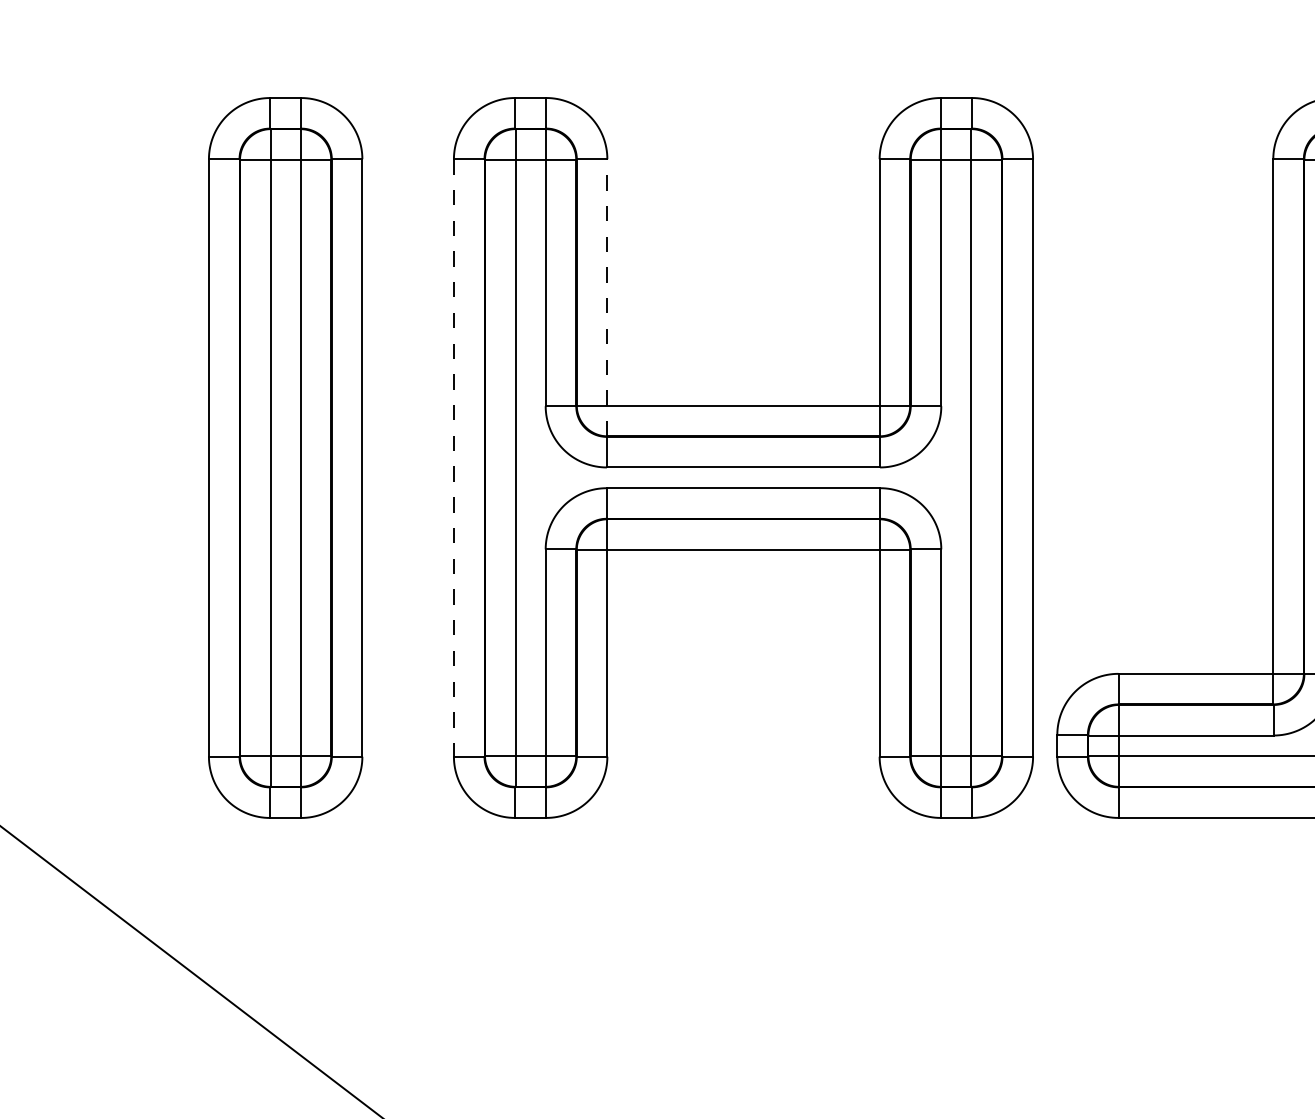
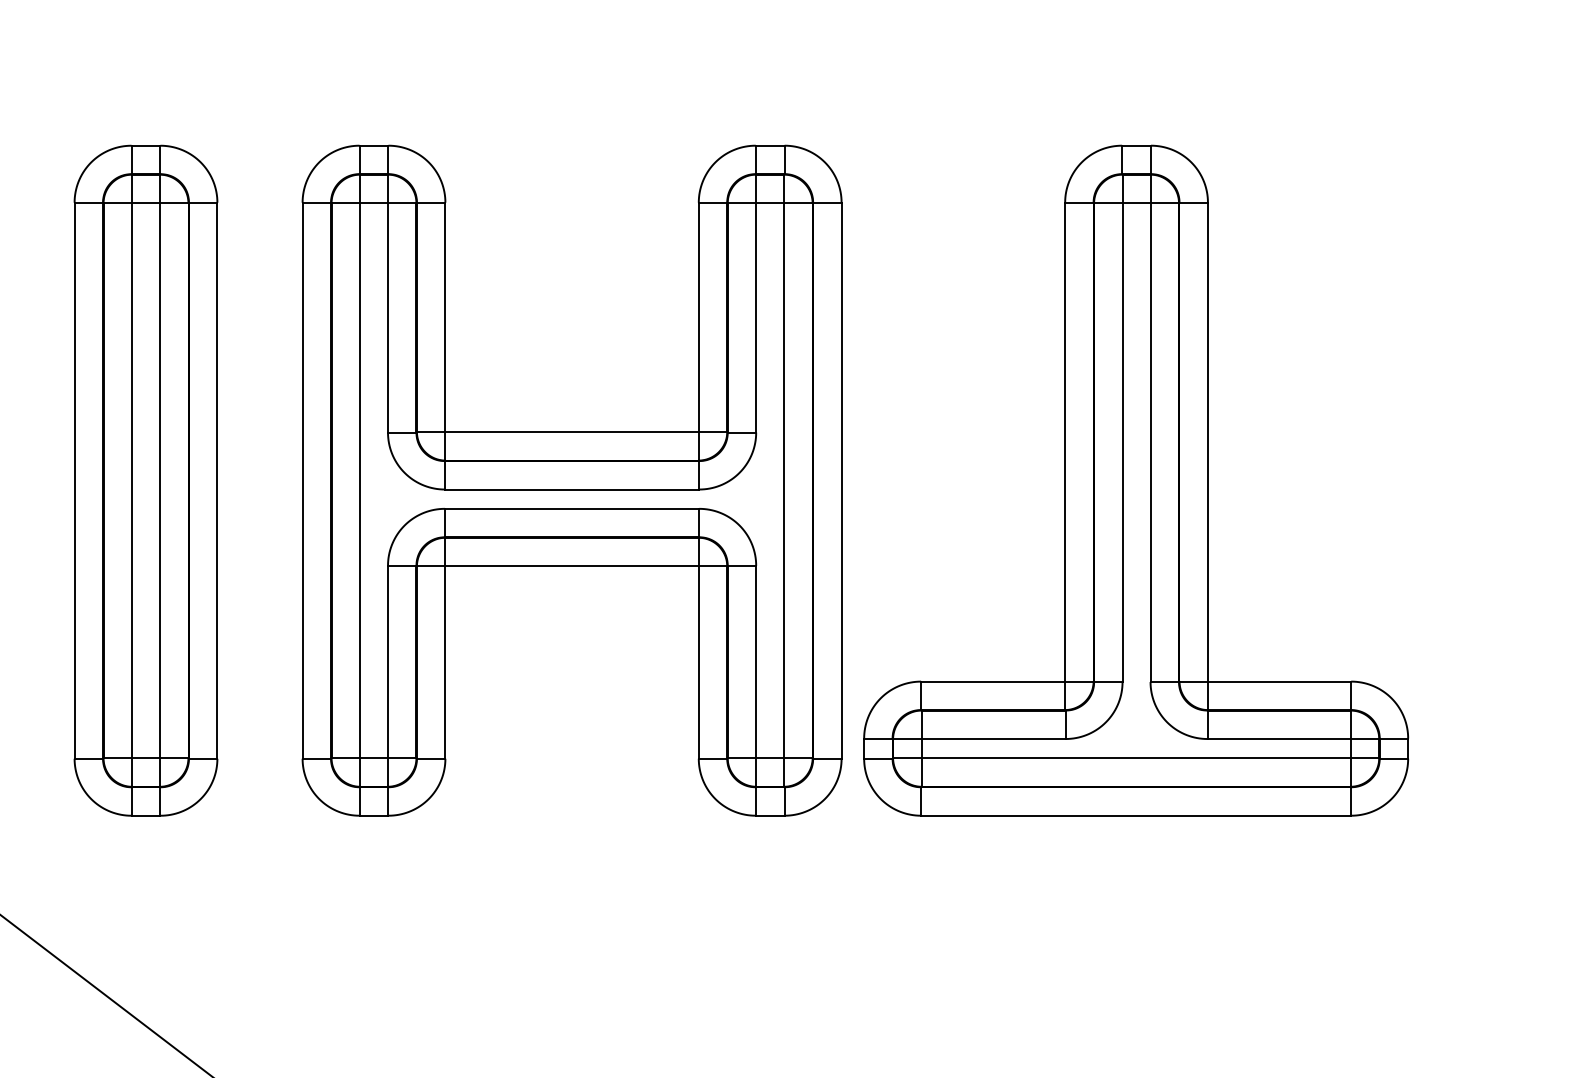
line: (607, 297) -> (445, 331), dashed -> solid
line: (453, 458) -> (302, 481), dashed -> solid

